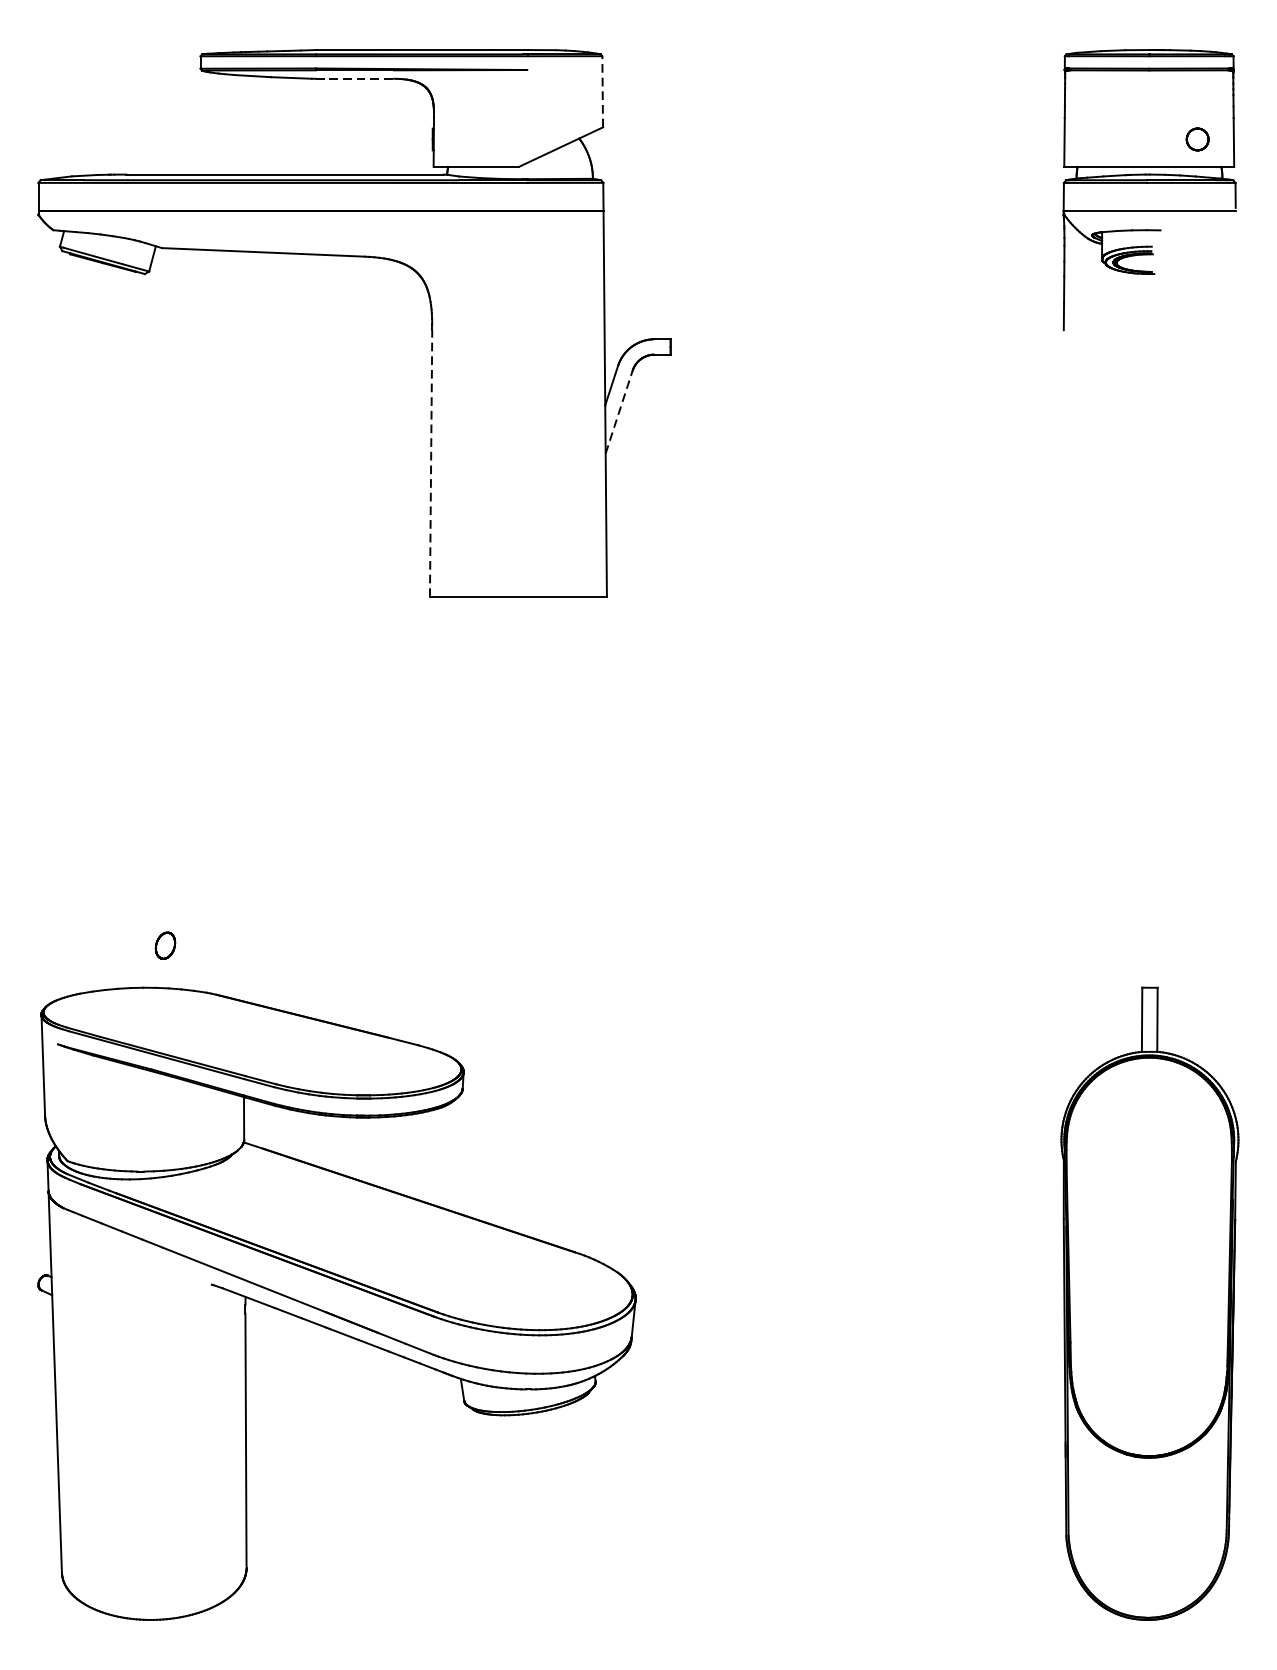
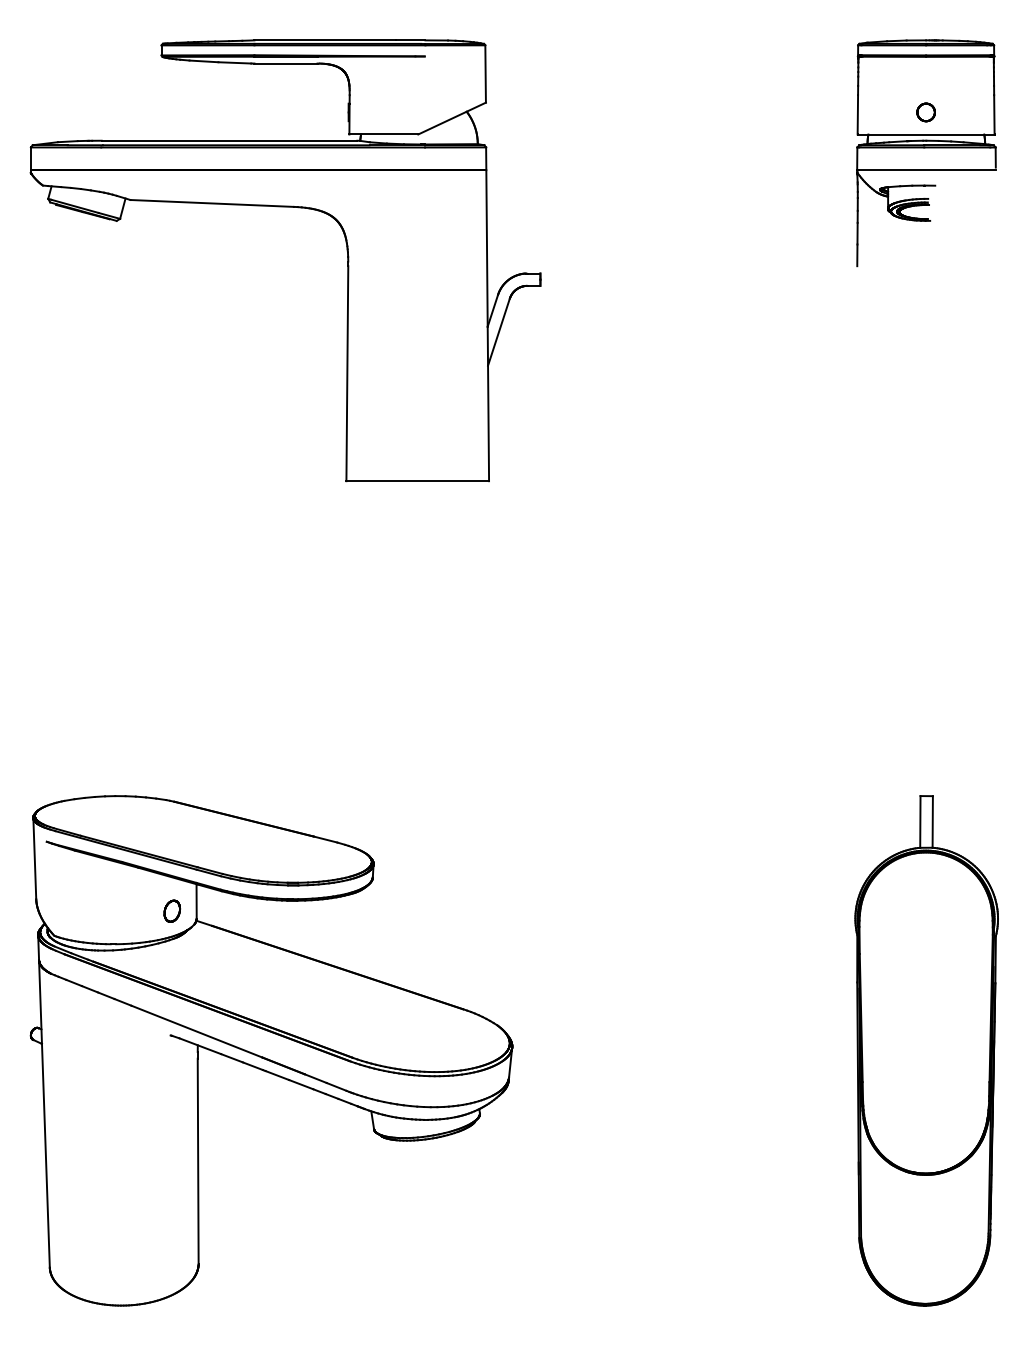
line: (354, 78) -> (285, 63), dashed -> solid
line: (602, 92) -> (485, 74), dashed -> solid
part: (1196, 139) -> (925, 112), moved
line: (619, 411) -> (499, 331), dashed -> solid
line: (431, 463) -> (347, 373), dashed -> solid
part: (165, 944) -> (172, 910), moved

